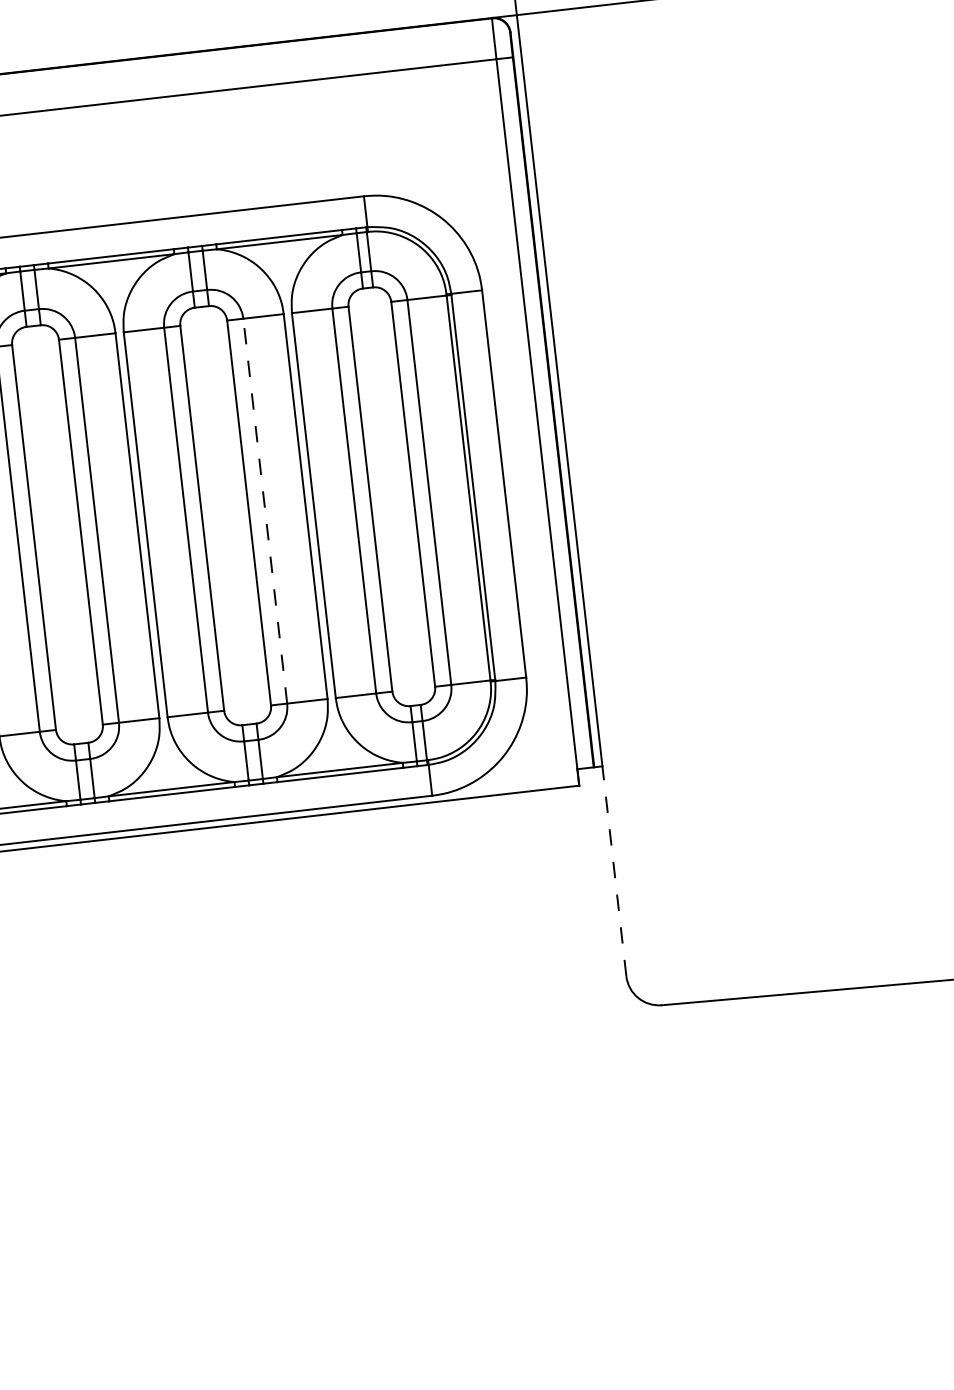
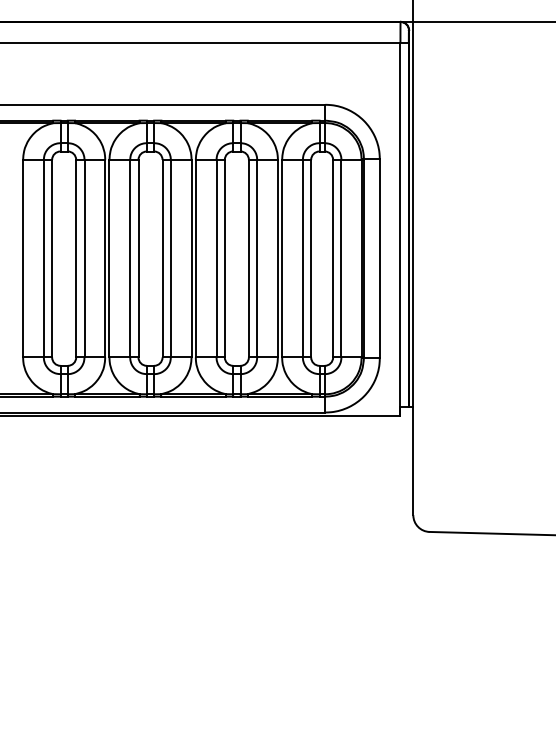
line: (265, 510) -> (257, 258), dashed -> solid
line: (614, 871) -> (413, 461), dashed -> solid

